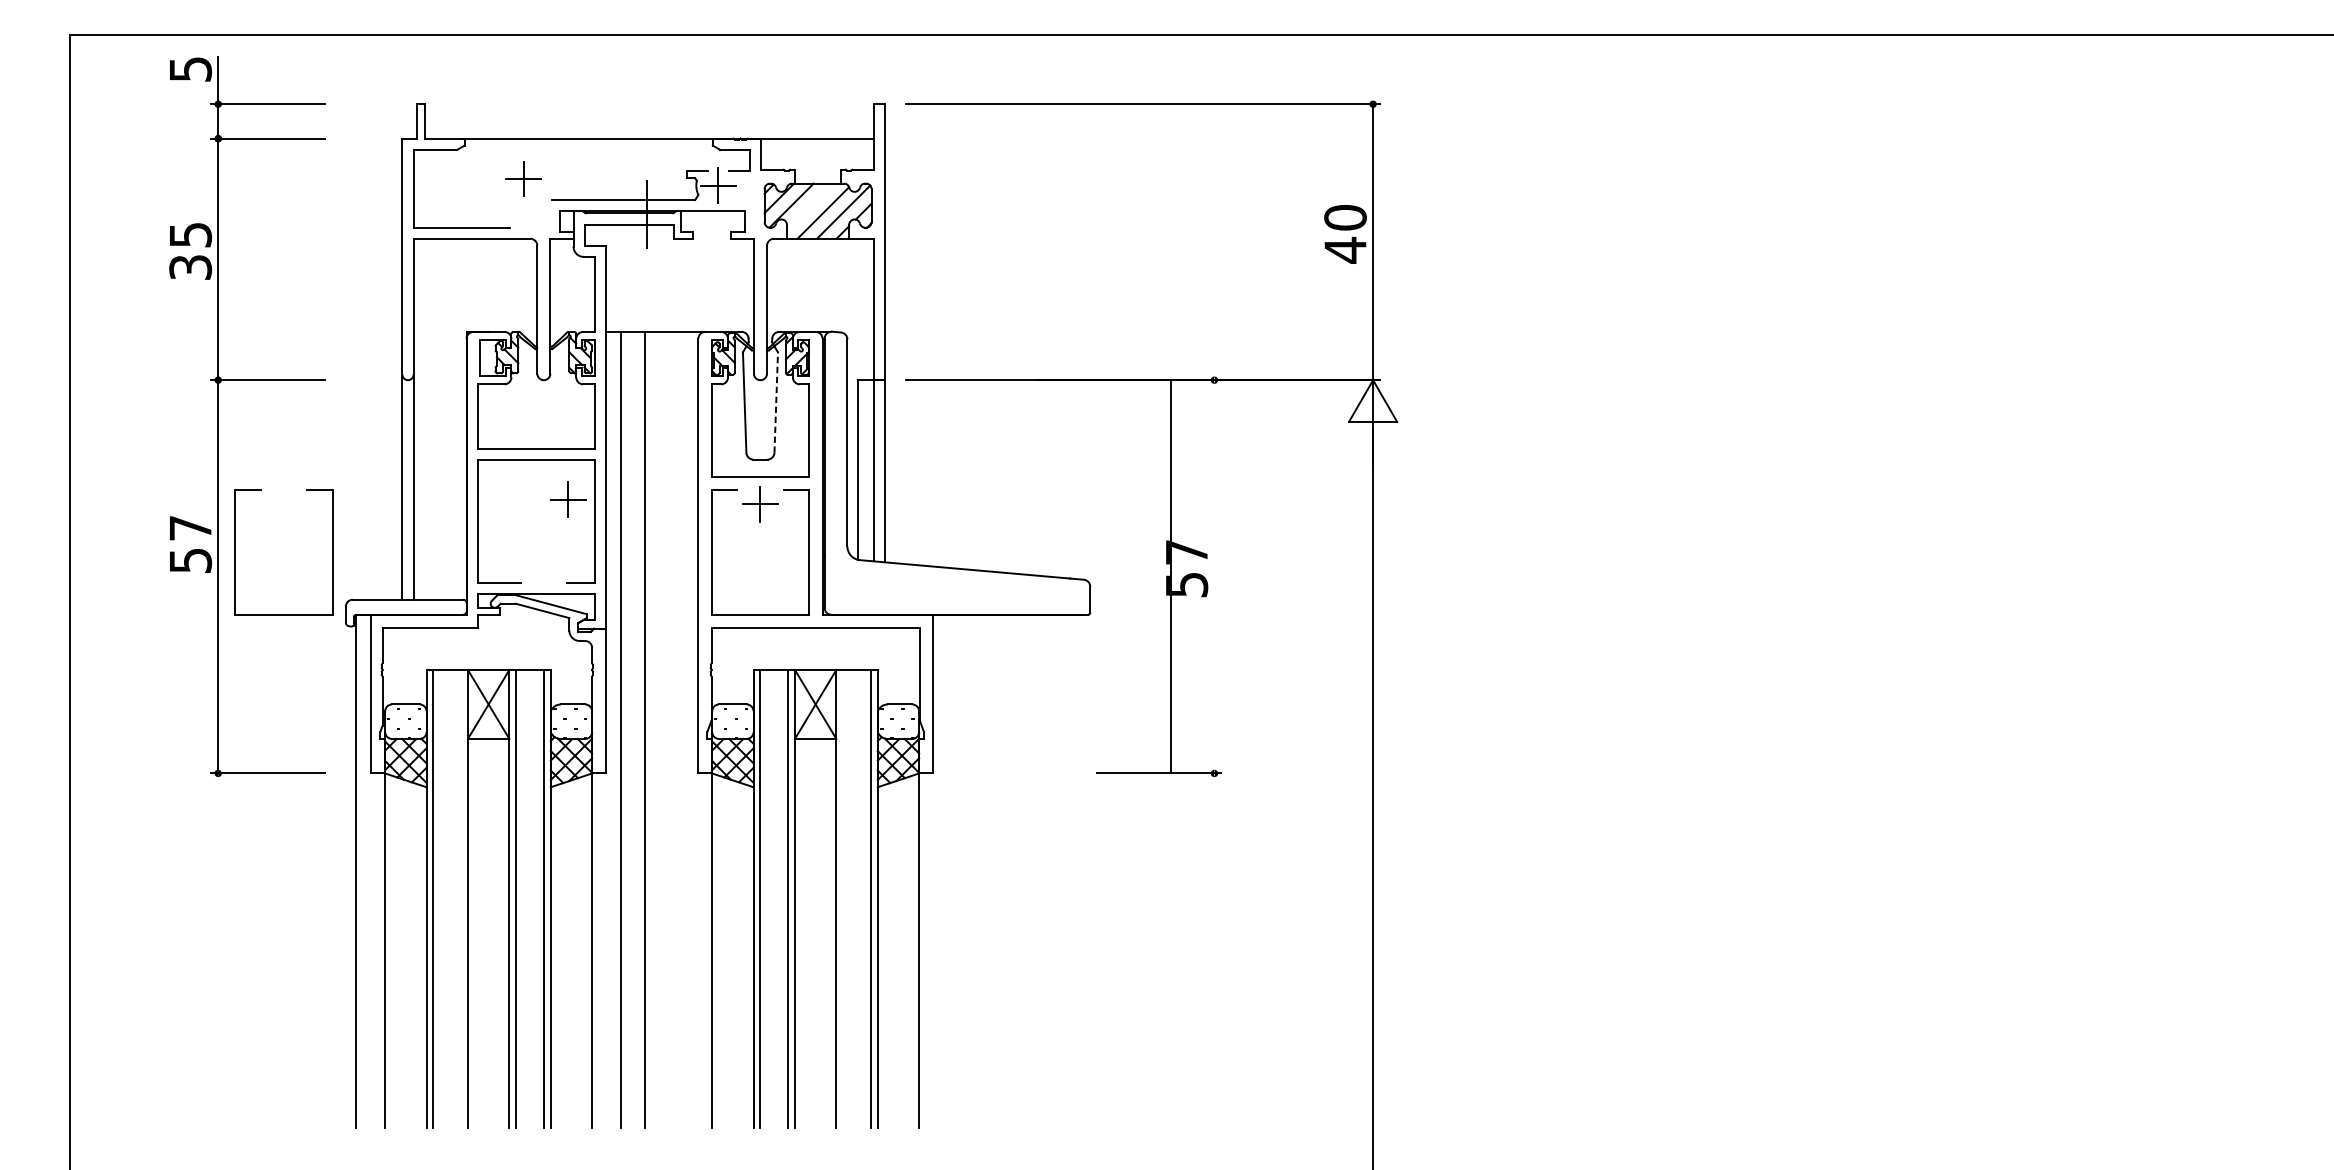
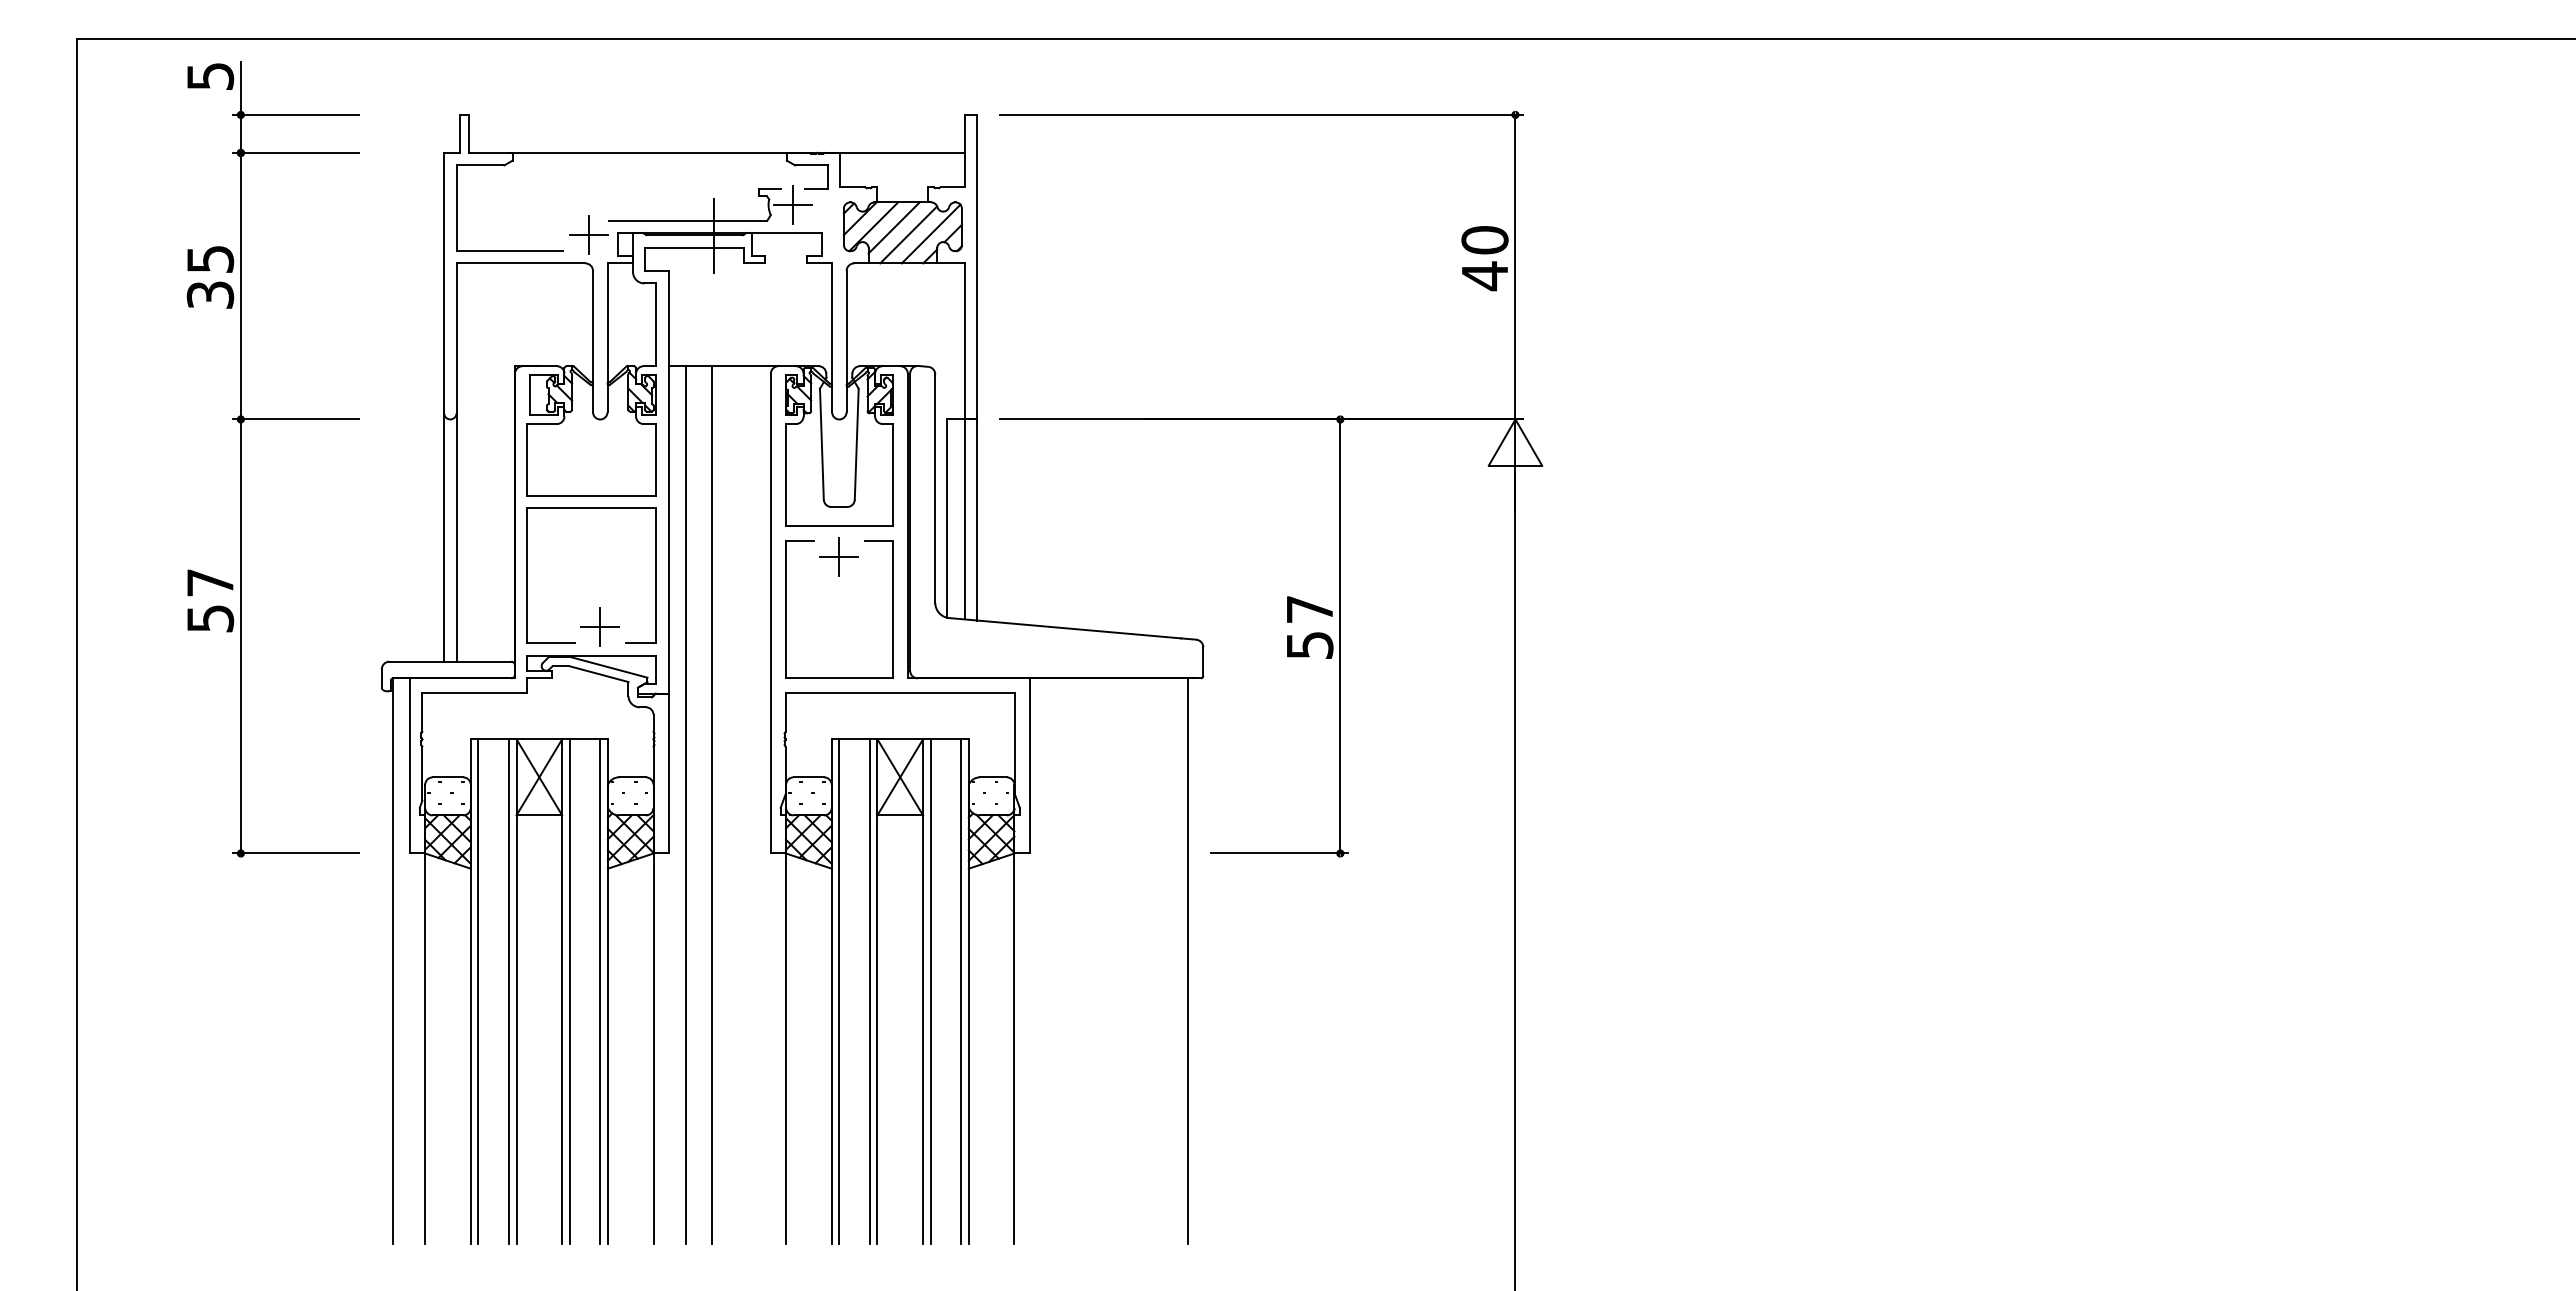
part: (523, 178) -> (588, 234), moved
line: (809, 206) -> (893, 227), added
line: (776, 401) -> (856, 443), dashed -> solid
part: (567, 498) -> (599, 626), moved
part: (235, 552) -> (260, 609), removed
line: (1171, 576) -> (1340, 636), moved
line: (1076, 871) -> (1188, 961), added
line: (460, 898) -> (508, 991), added
line: (843, 898) -> (930, 991), added

